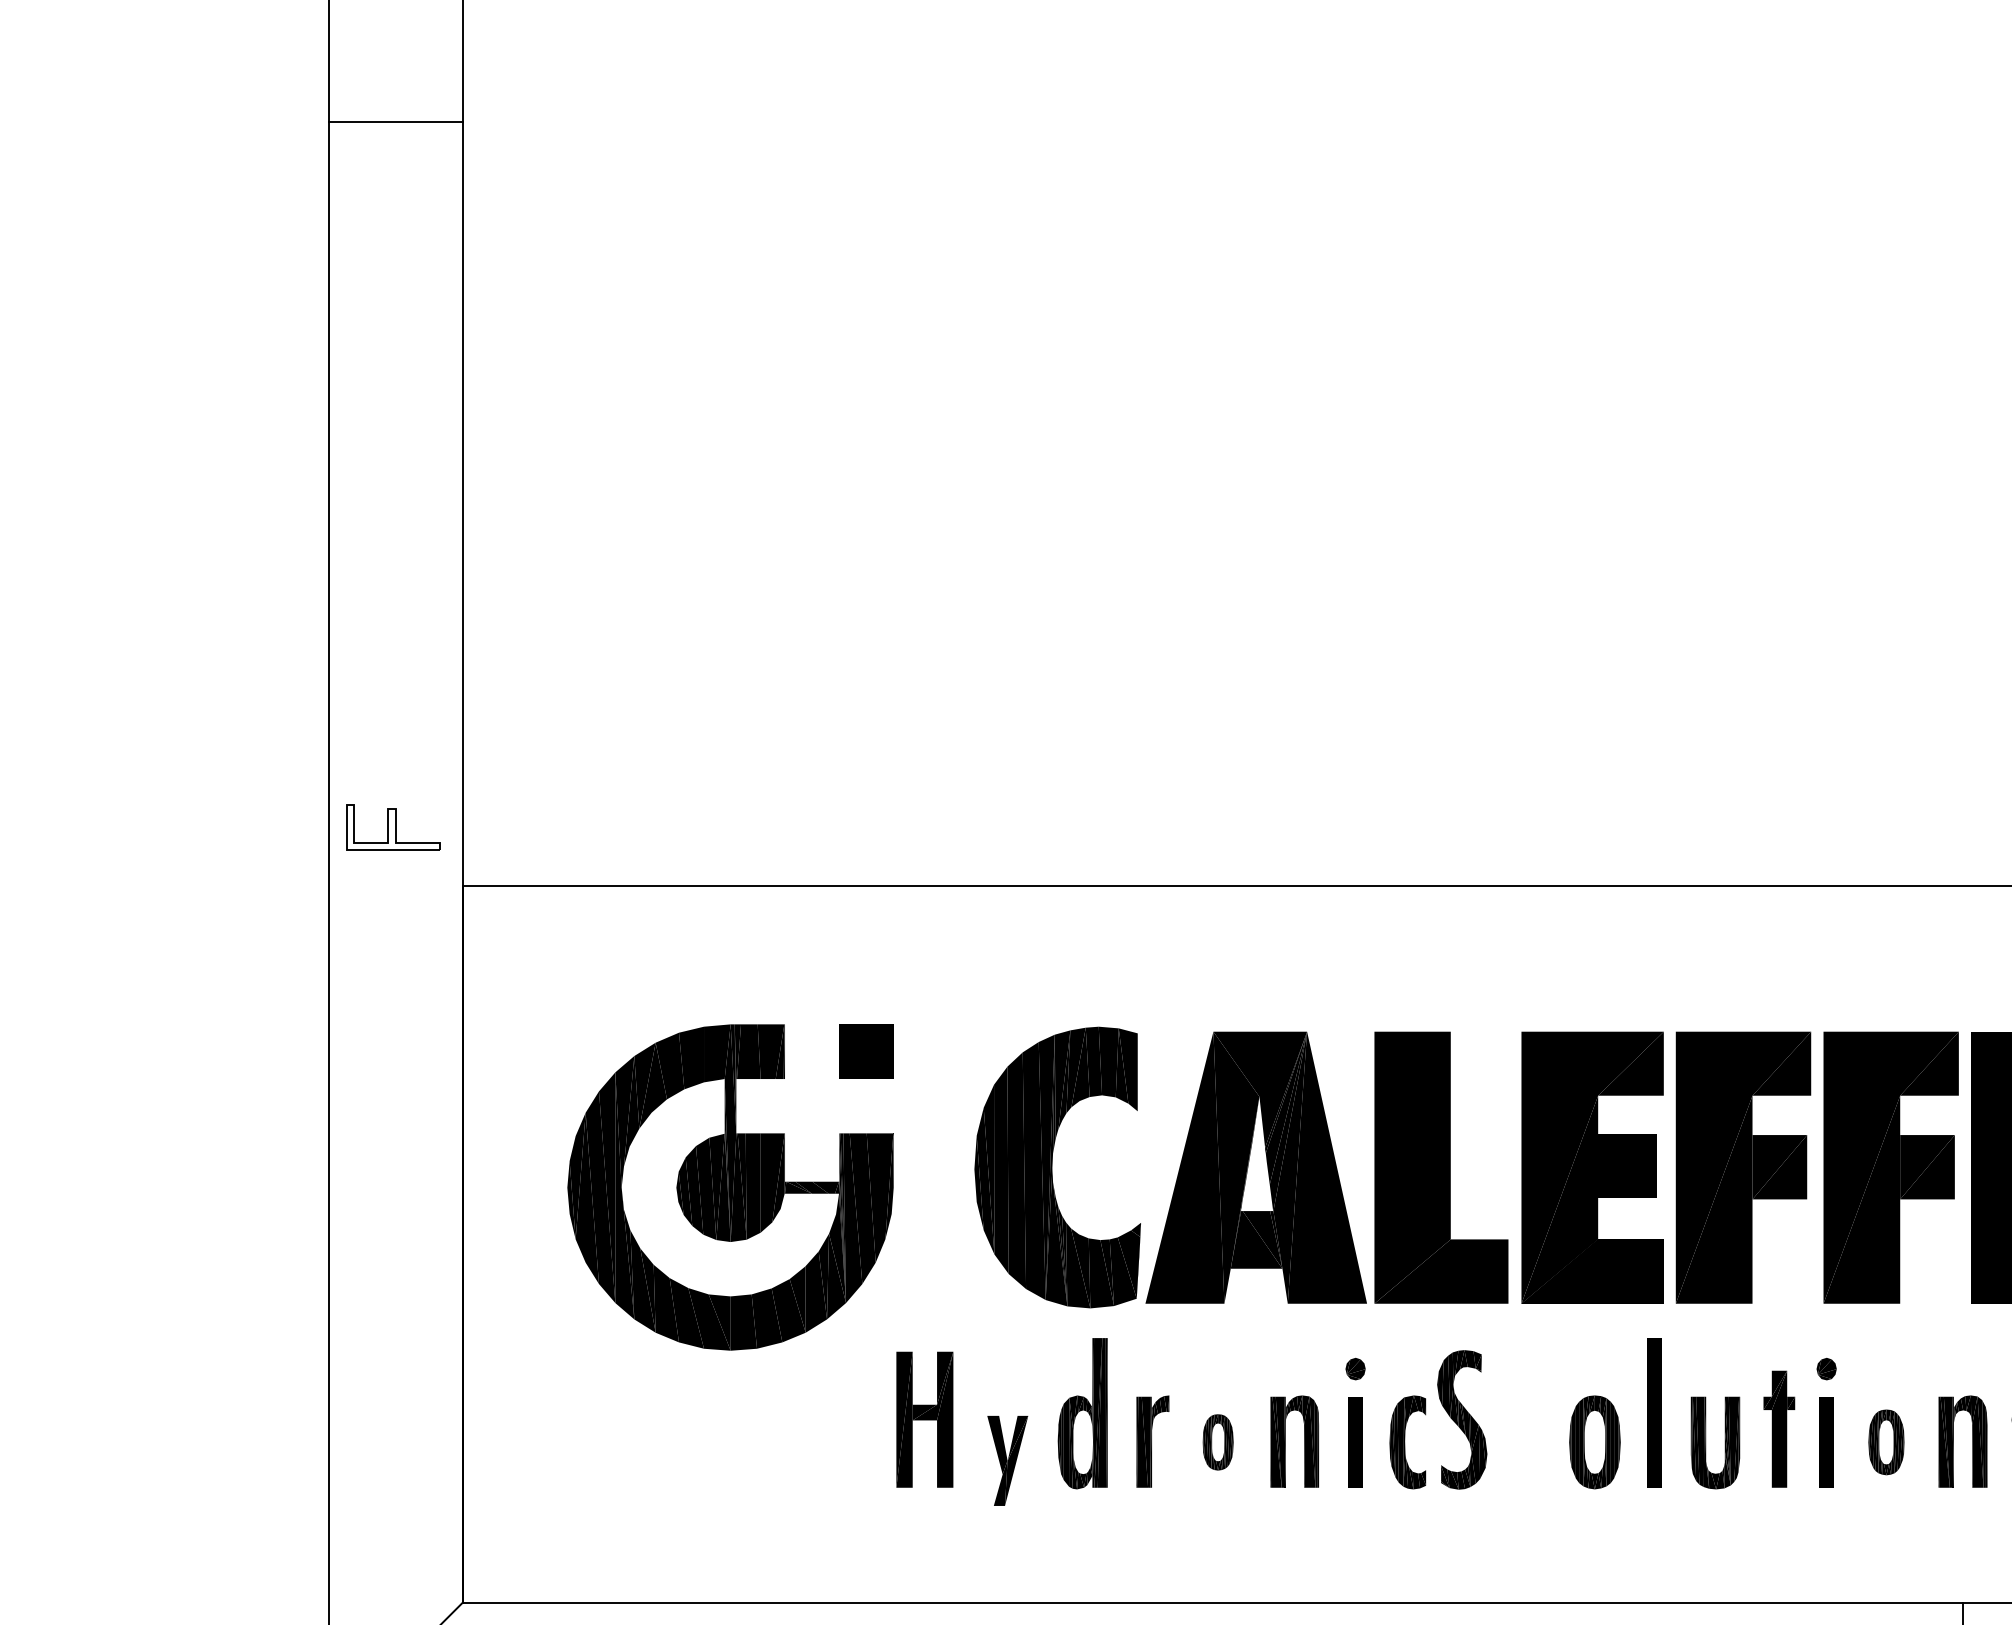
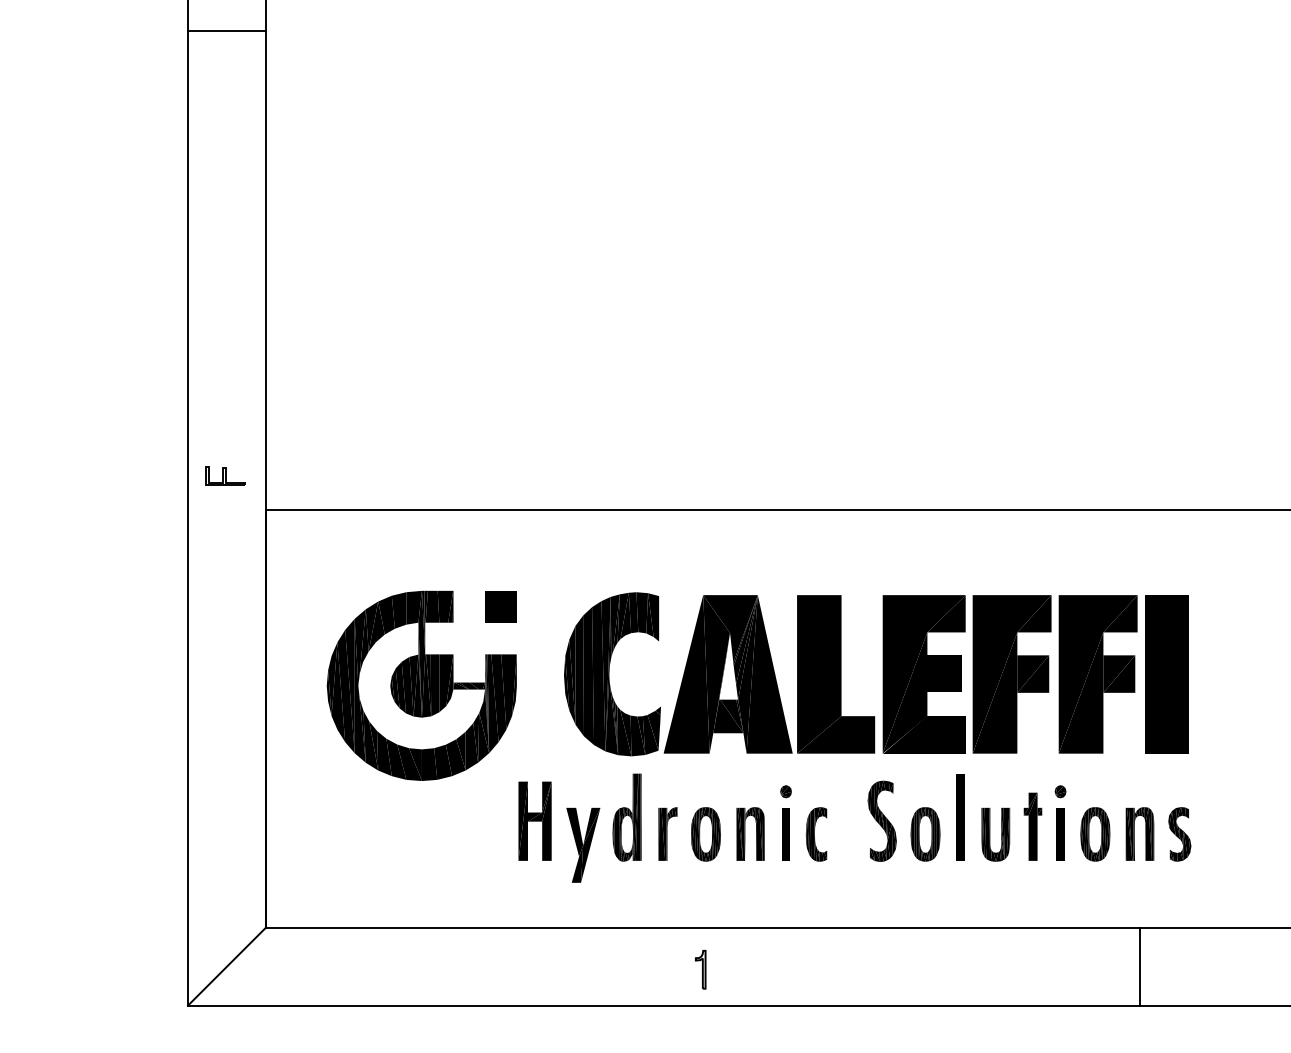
line: (395, 121) -> (226, 30), moved
part: (393, 826) -> (225, 475), size x0.71
part: (1461, 1418) -> (881, 820), moved
part: (1217, 1442) -> (705, 834), size x1.67
part: (1886, 1442) -> (1095, 834), size x1.43
part: (1007, 1459) -> (583, 844), size x1.43

